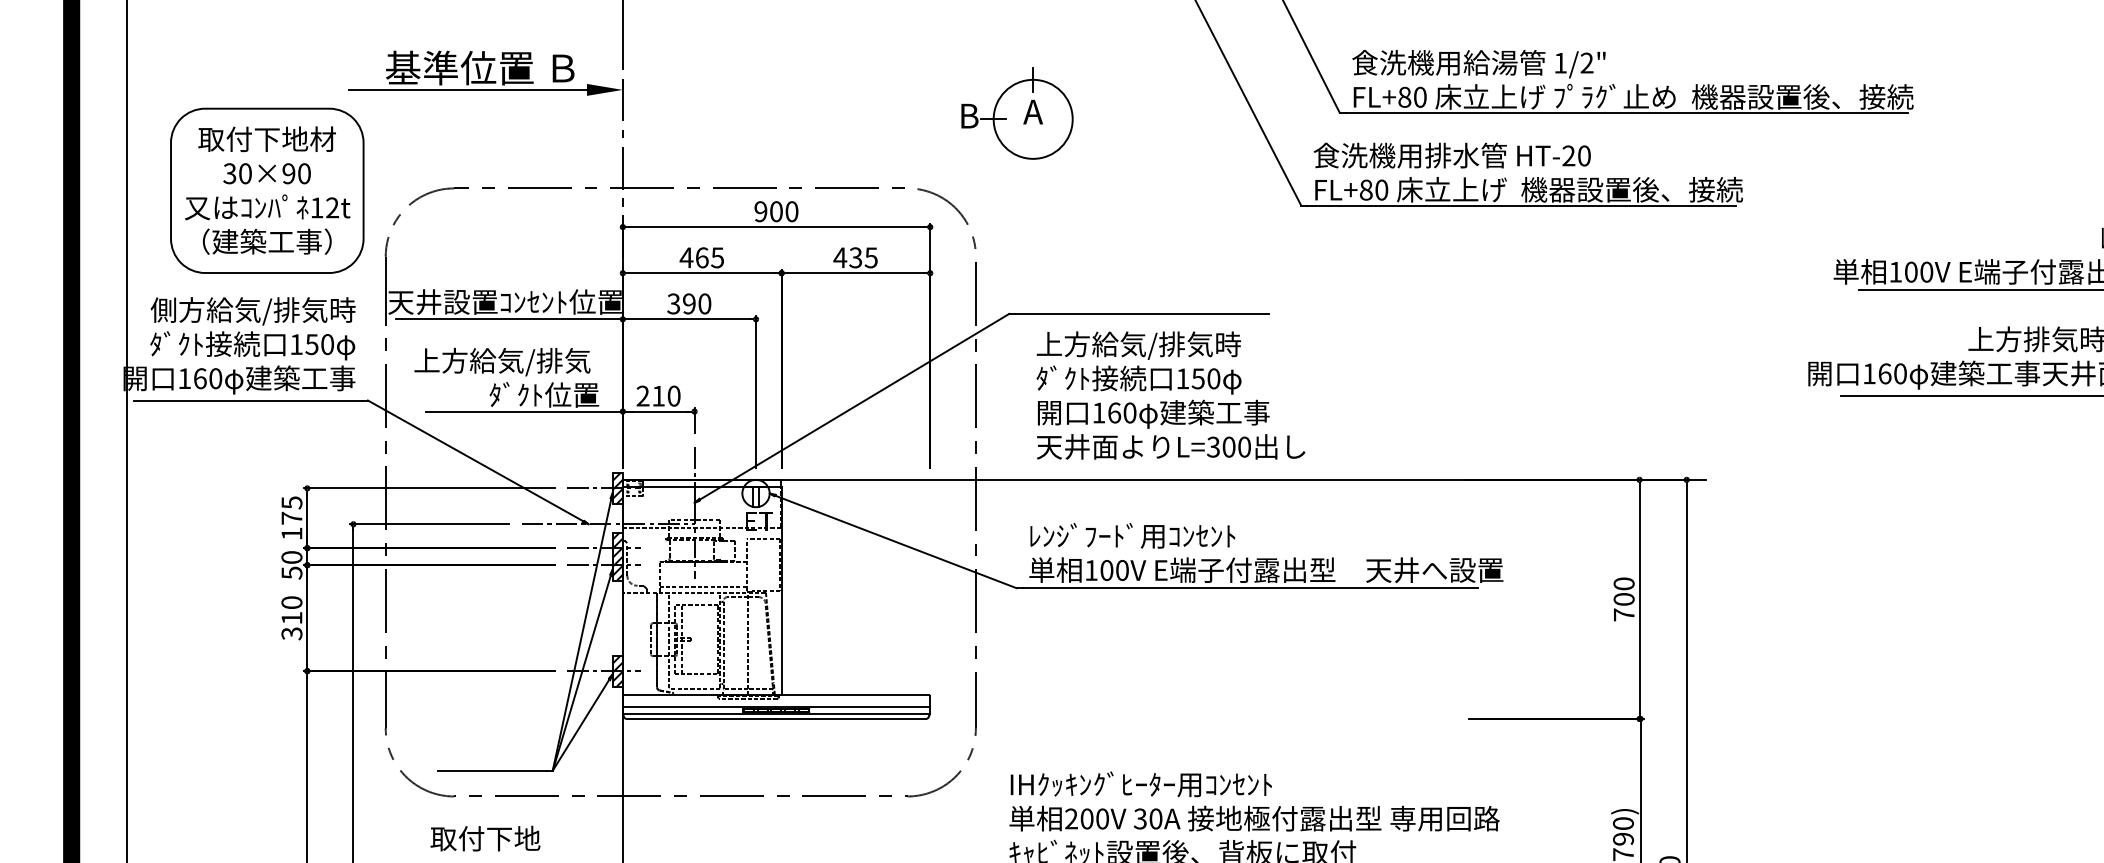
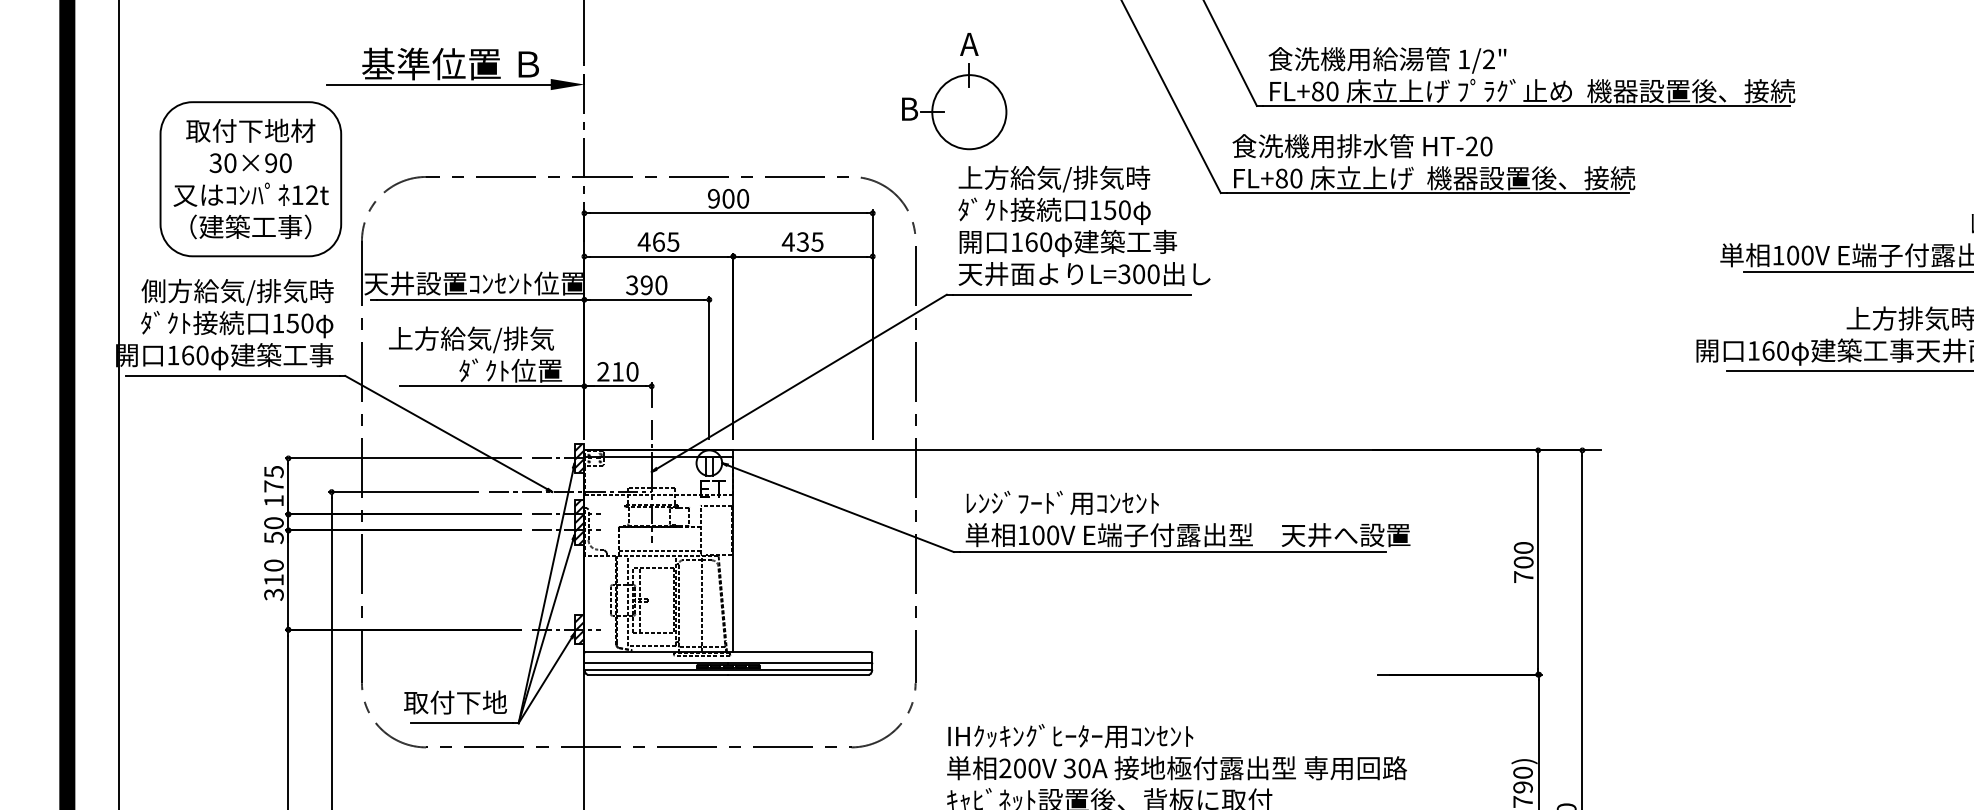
text: (1032, 111) -> (968, 43), moved
text: (1170, 395) -> (1084, 225), moved
text: (485, 838) -> (455, 702), moved

